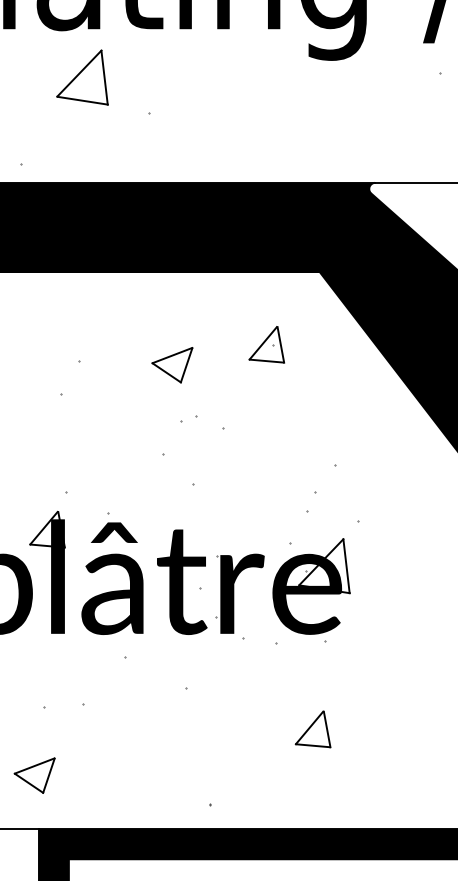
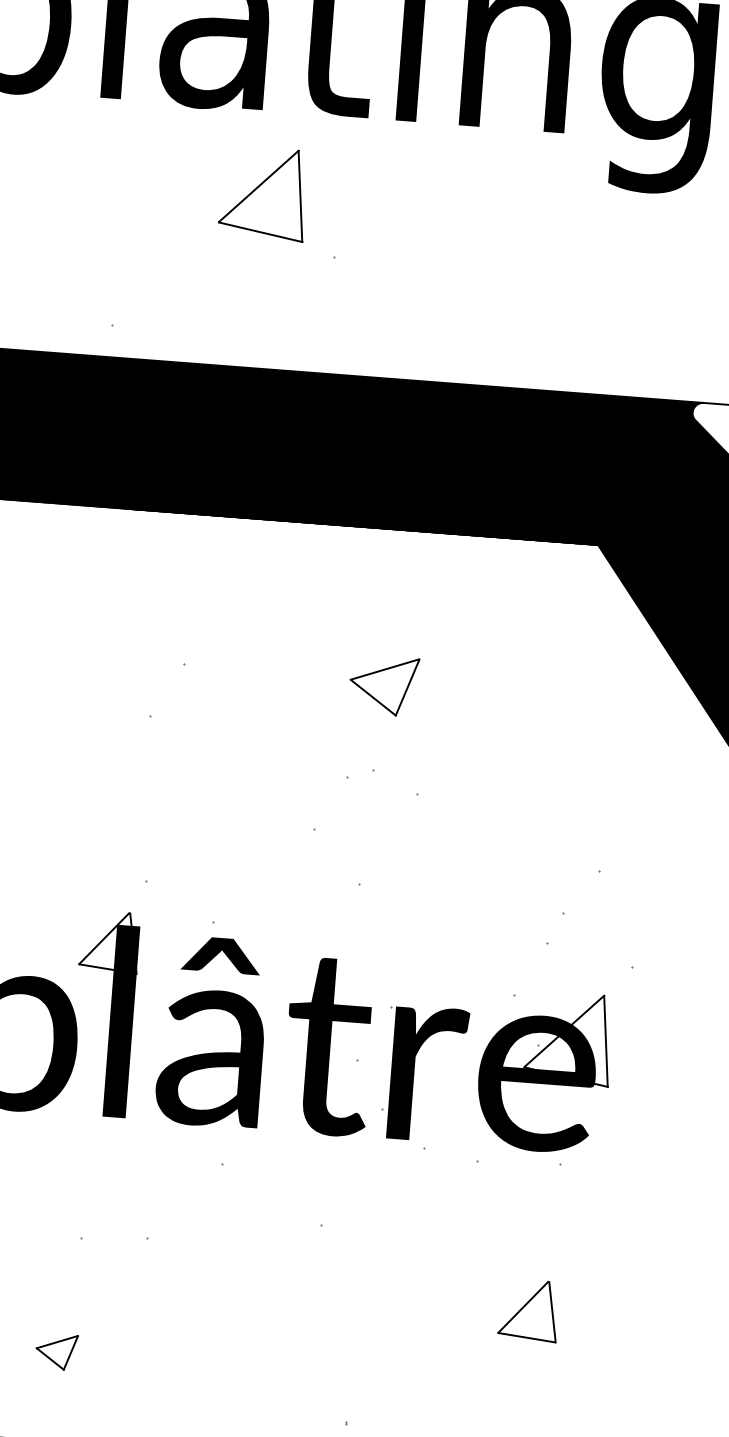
part: (82, 77) -> (263, 193), moved
part: (266, 344) -> (500, 659), removed
part: (172, 365) -> (383, 686), moved
part: (34, 775) -> (56, 1351), size x0.6

